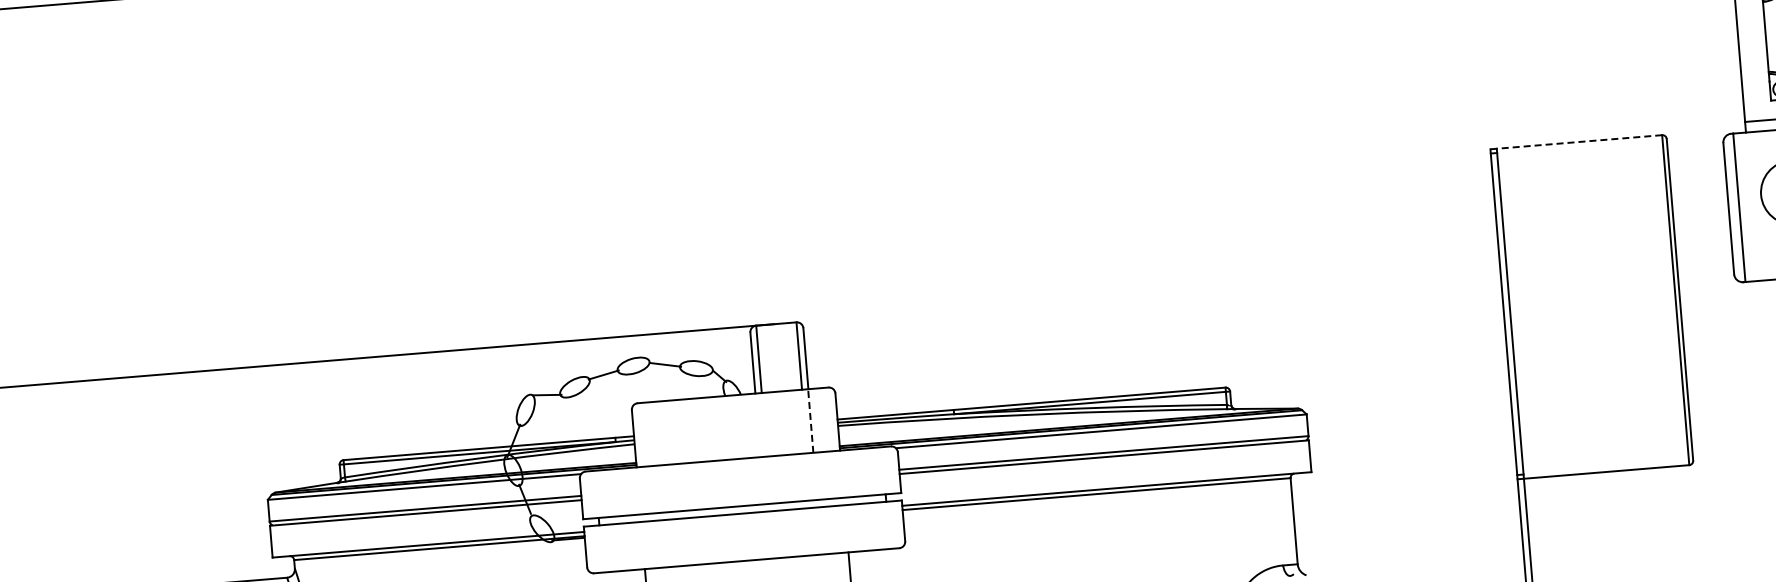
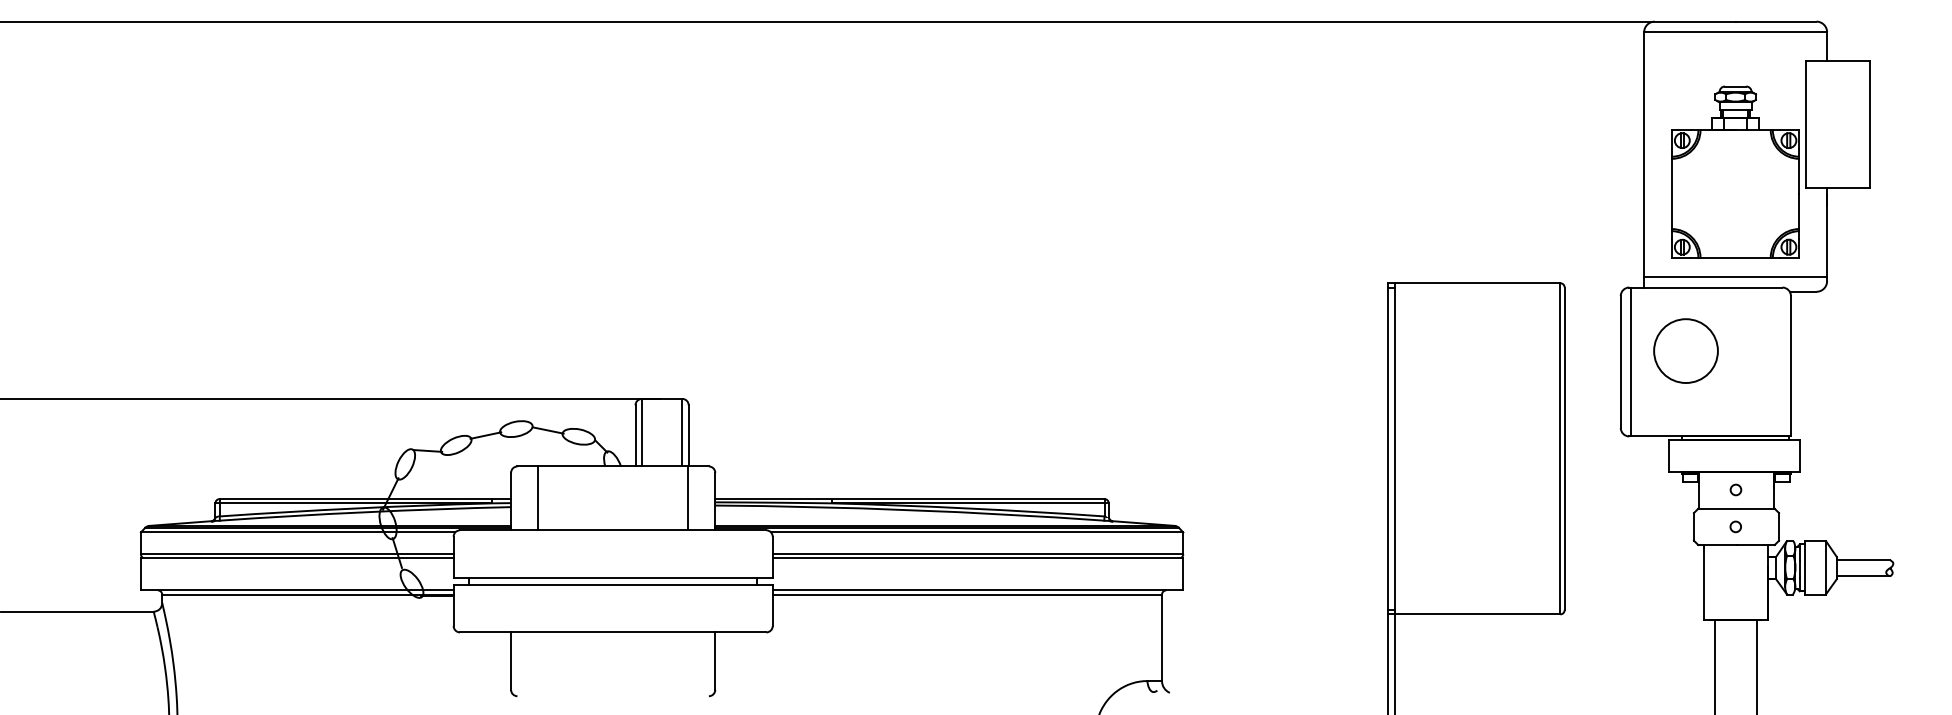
line: (1575, 142) -> (1473, 283), dashed -> solid
line: (810, 421) -> (688, 498), dashed -> solid
line: (660, 433) -> (537, 498), added

